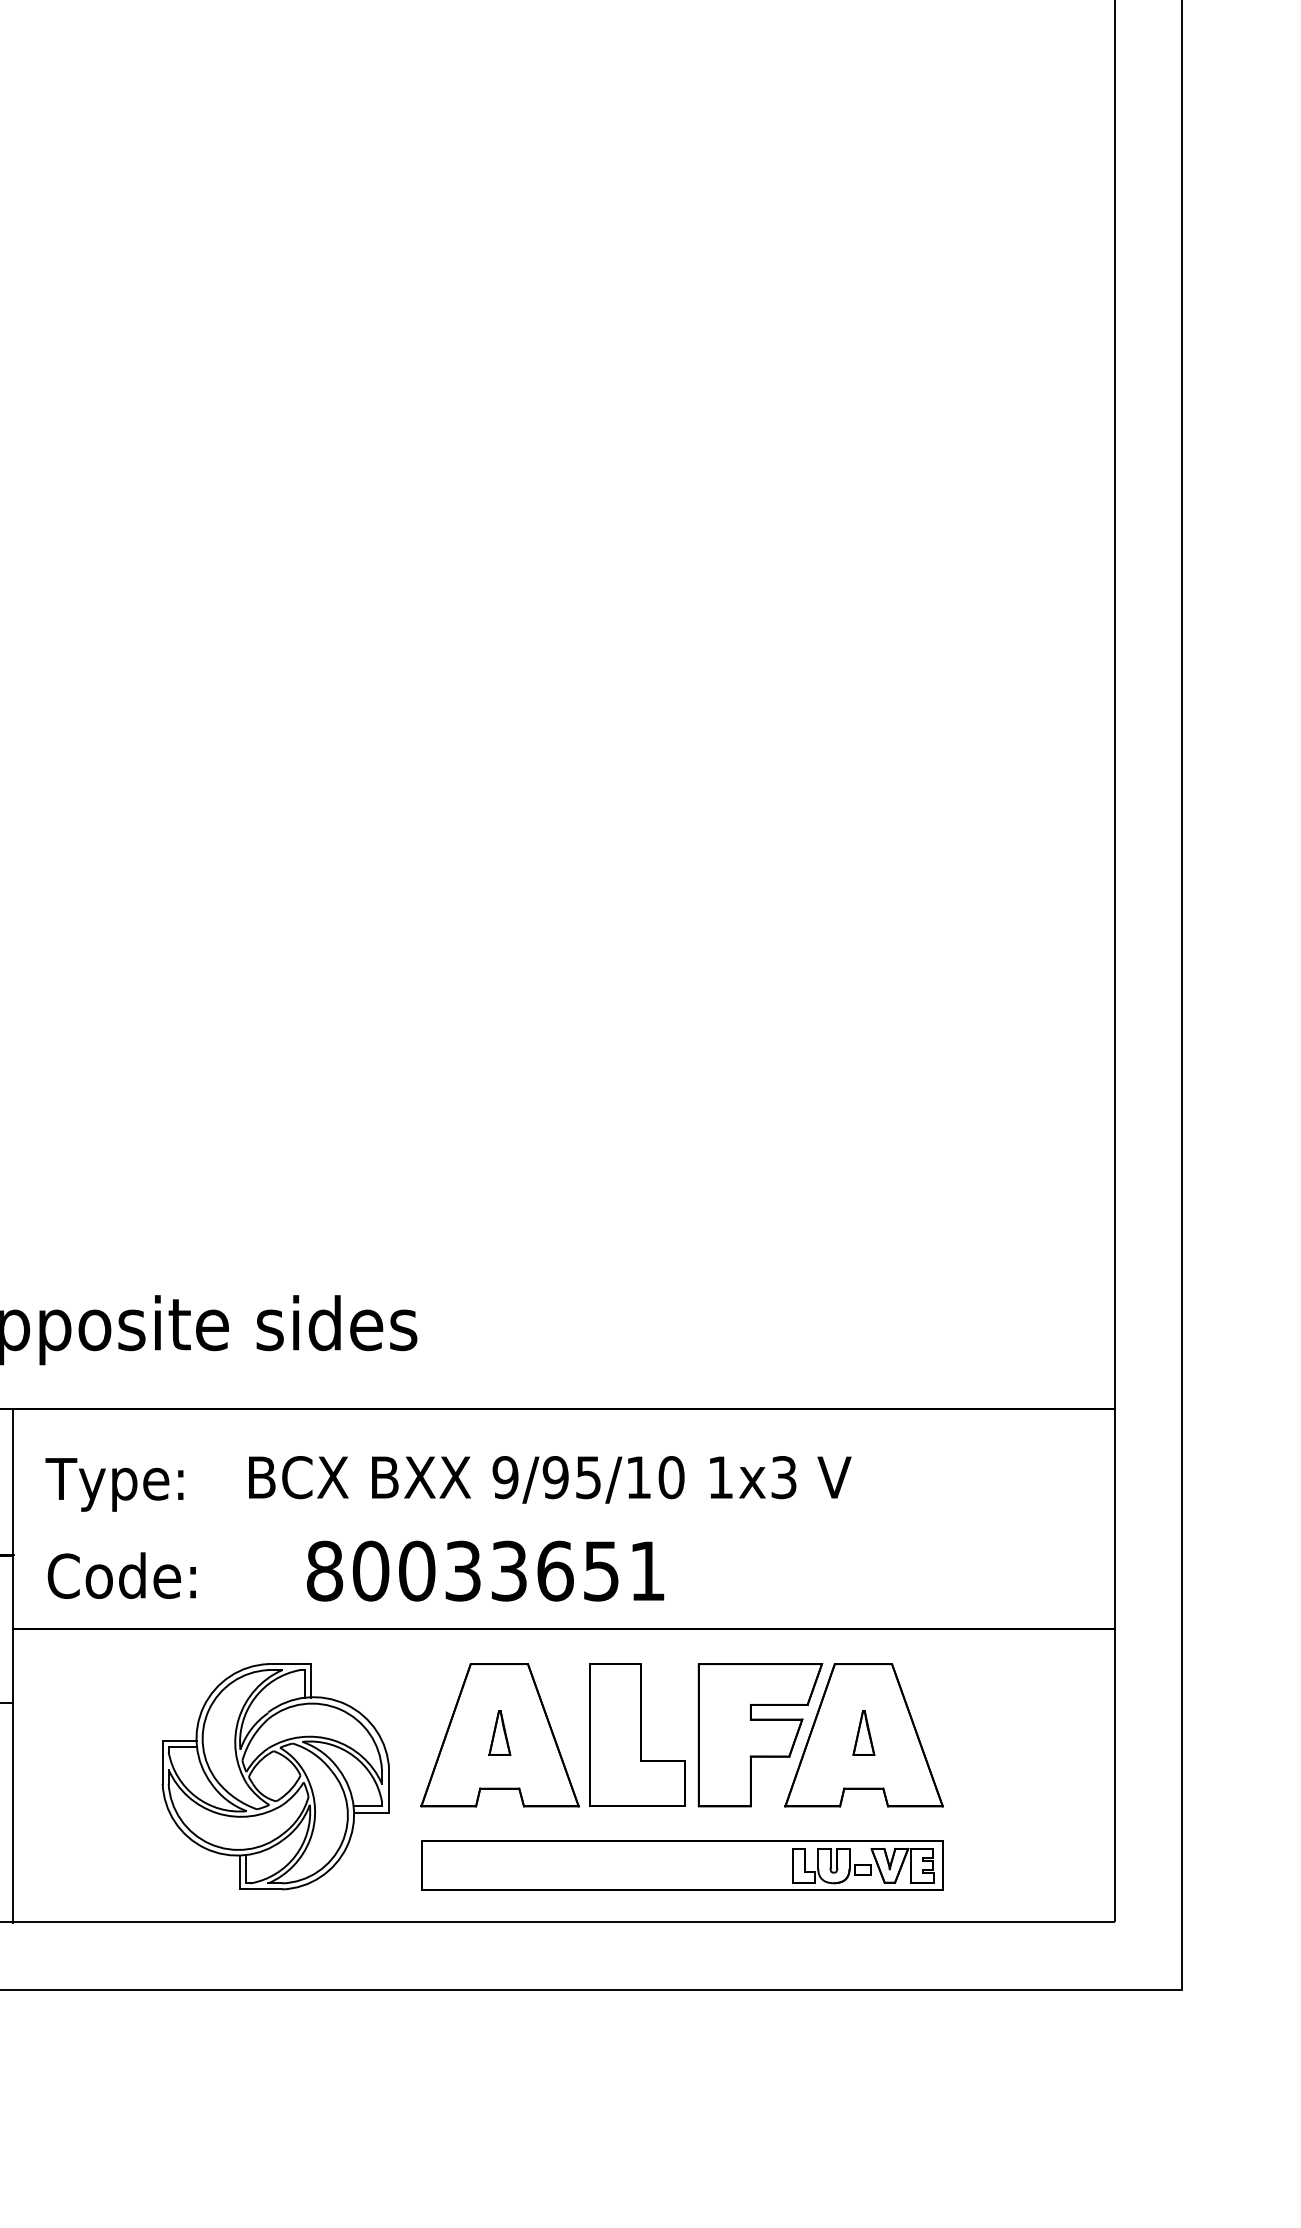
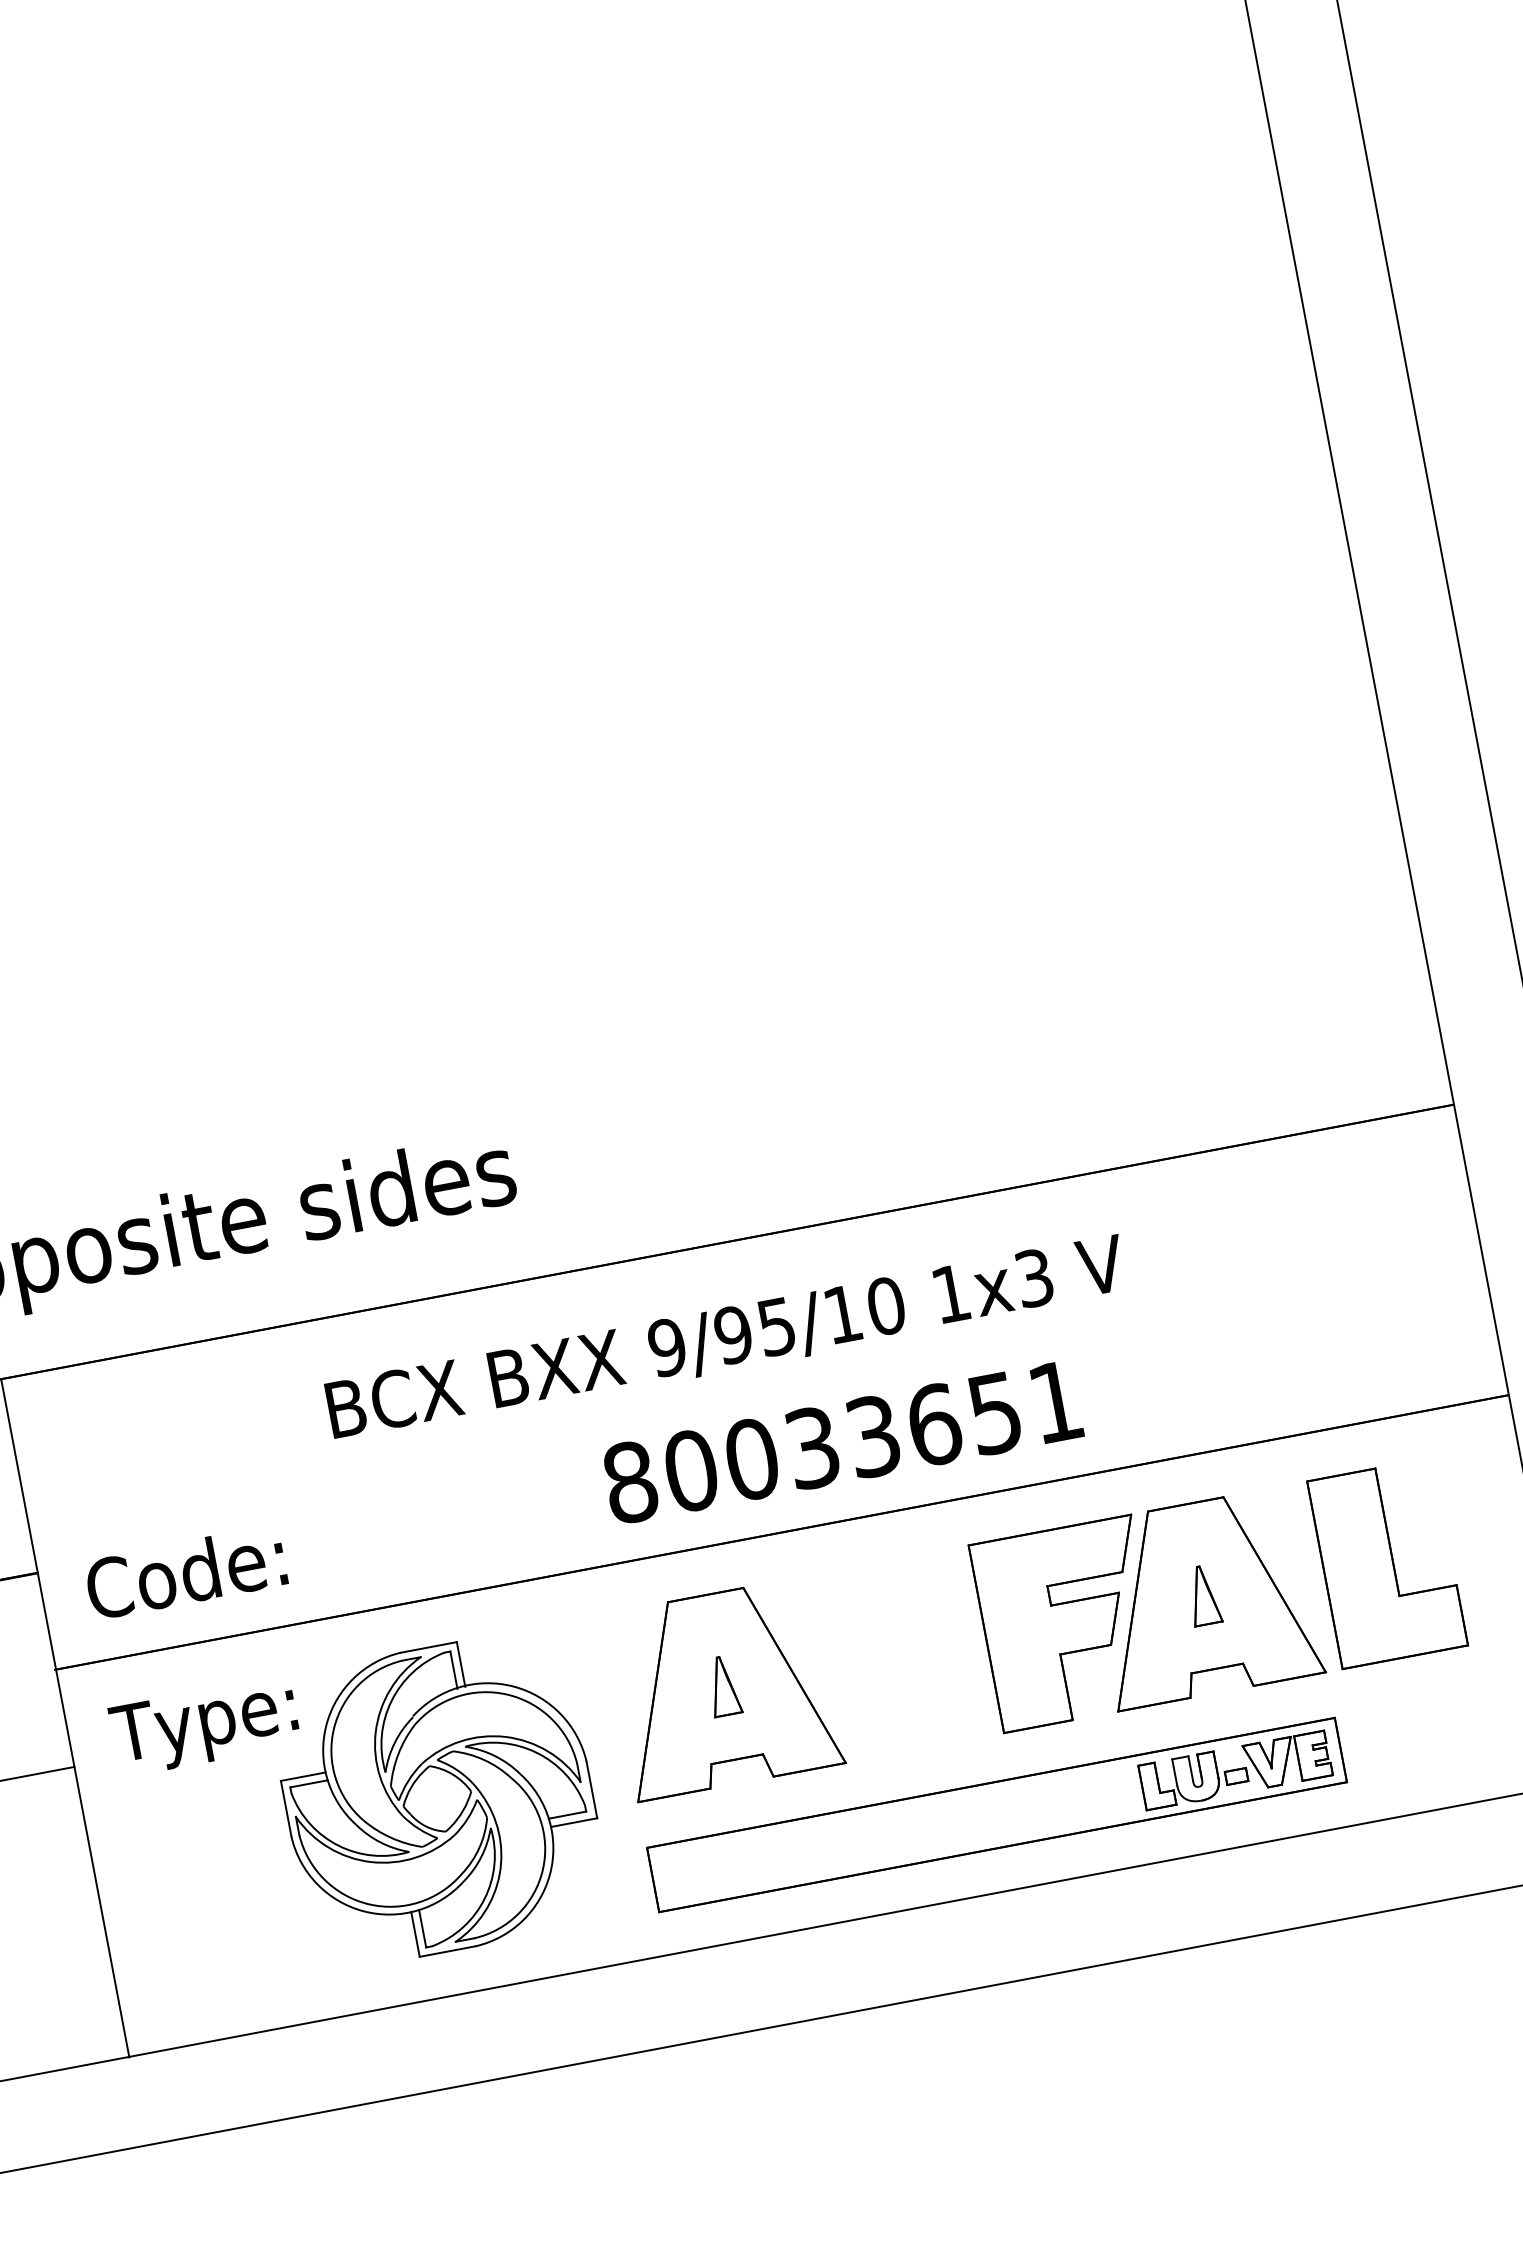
text: (114, 1484) -> (204, 1725), moved
text: (485, 1570) -> (842, 1441), moved
part: (637, 1734) -> (1387, 1562), moved

